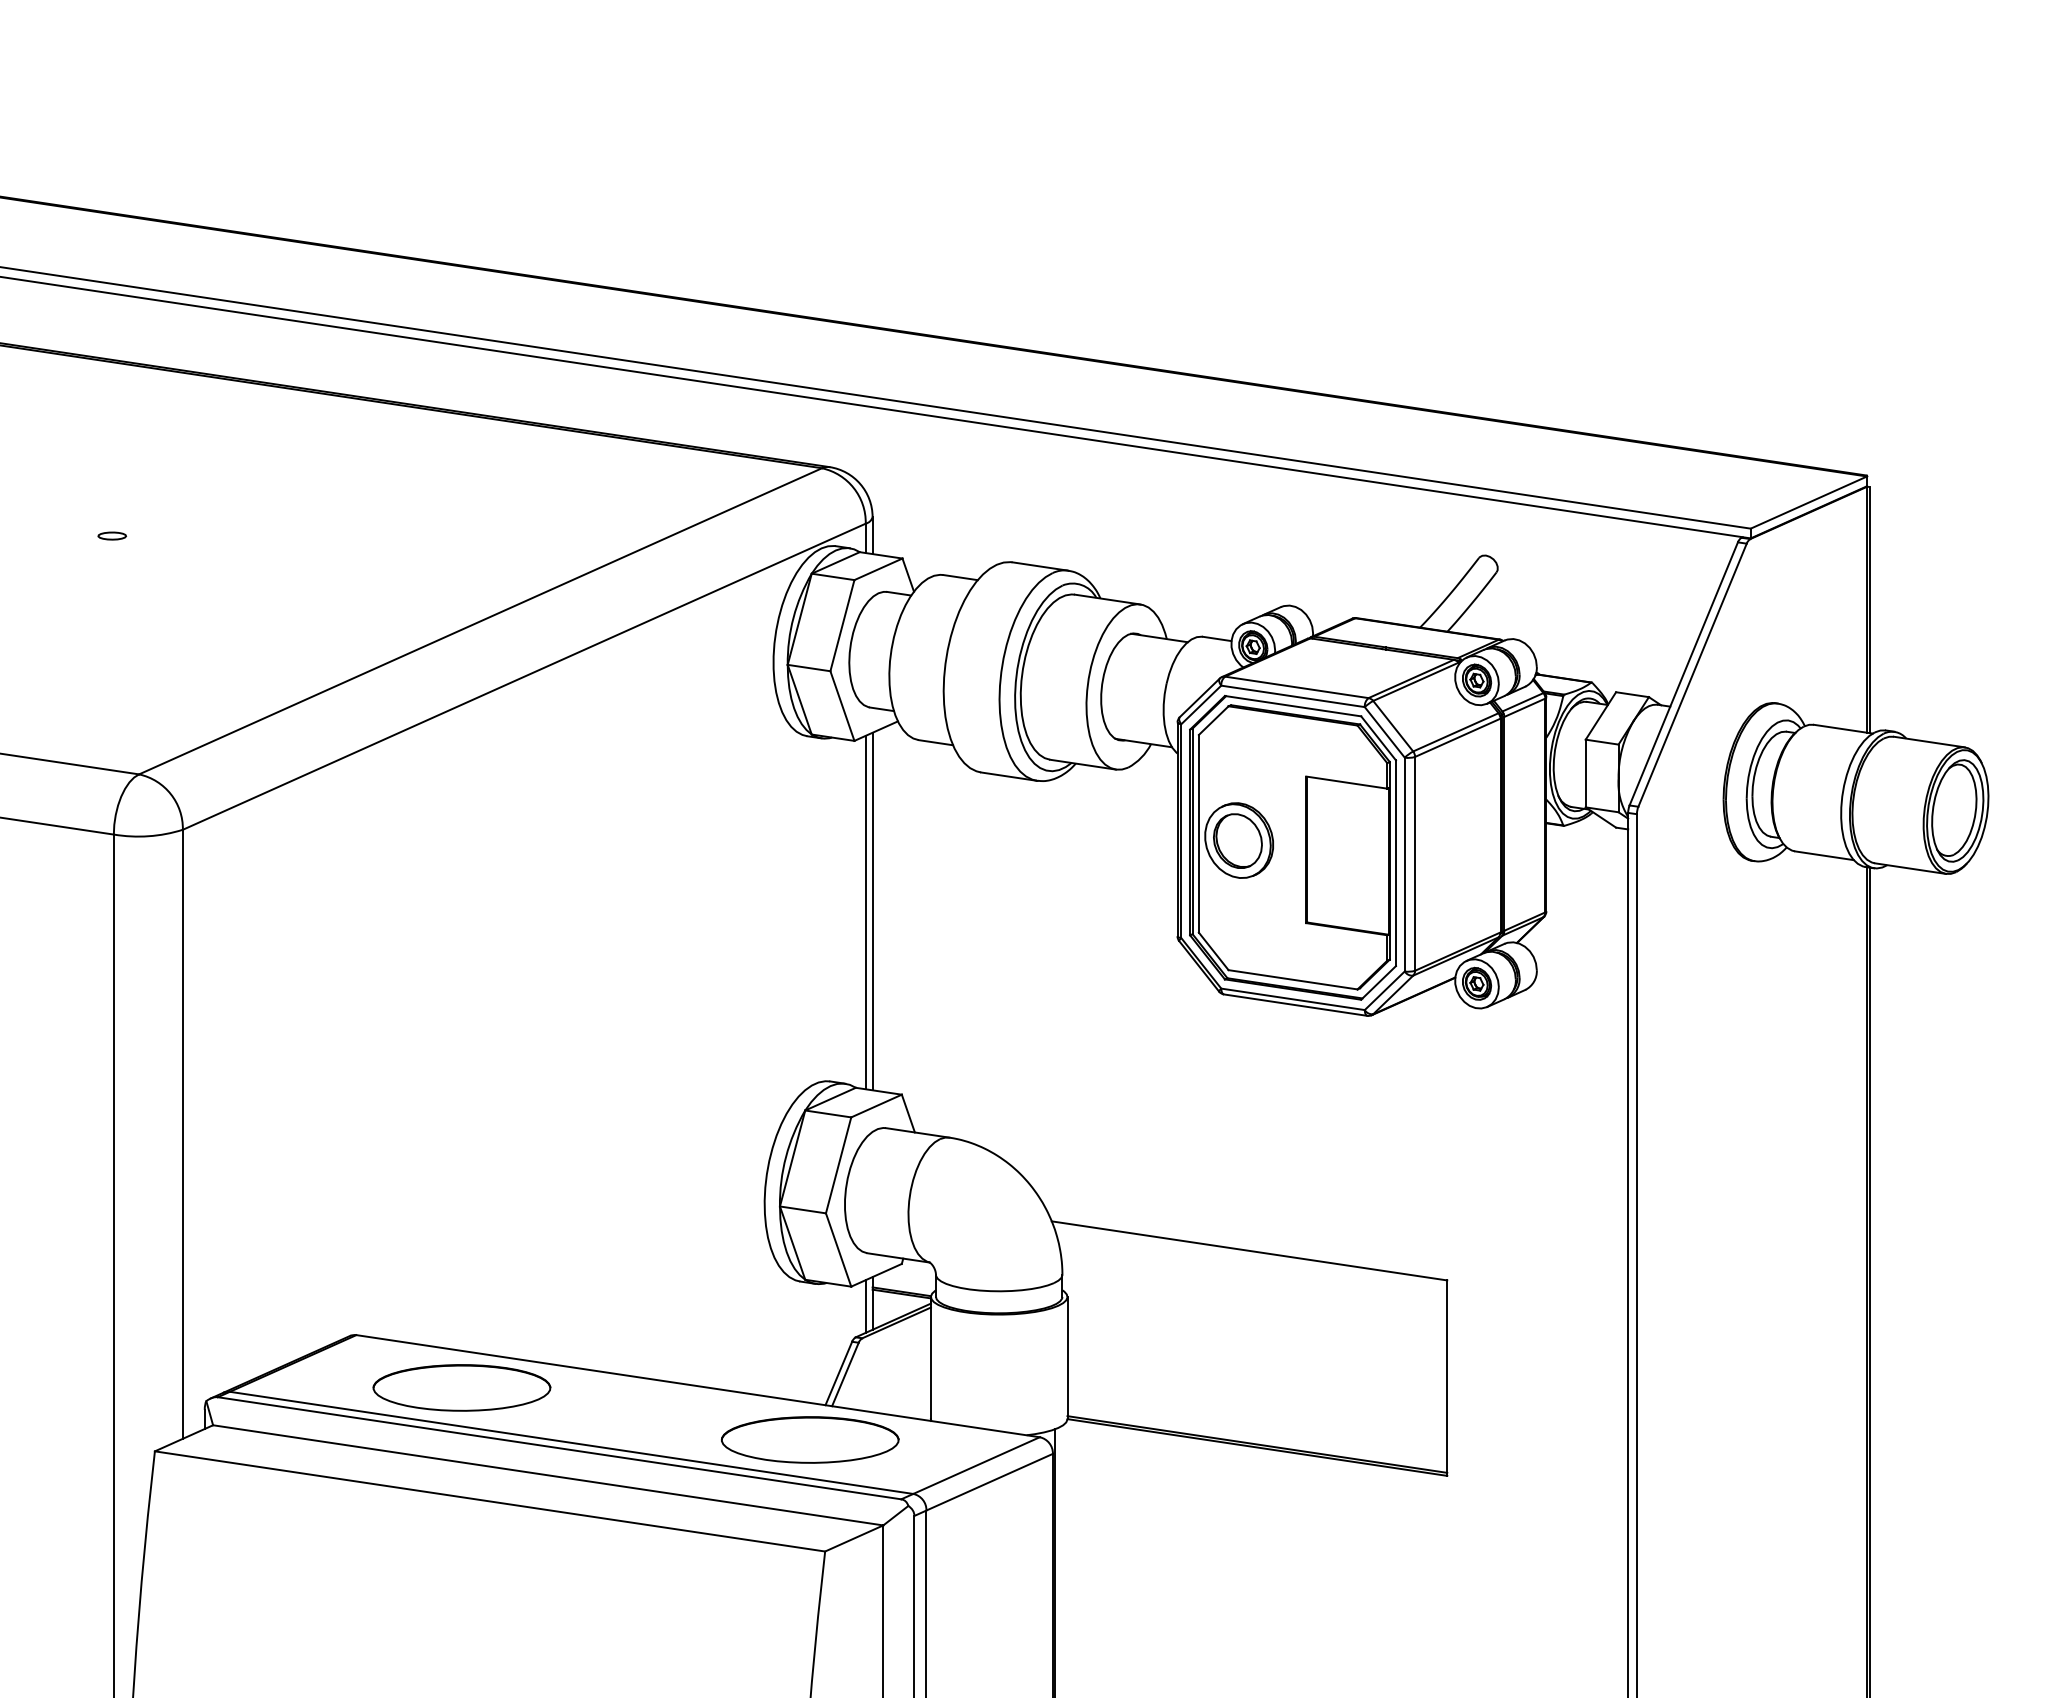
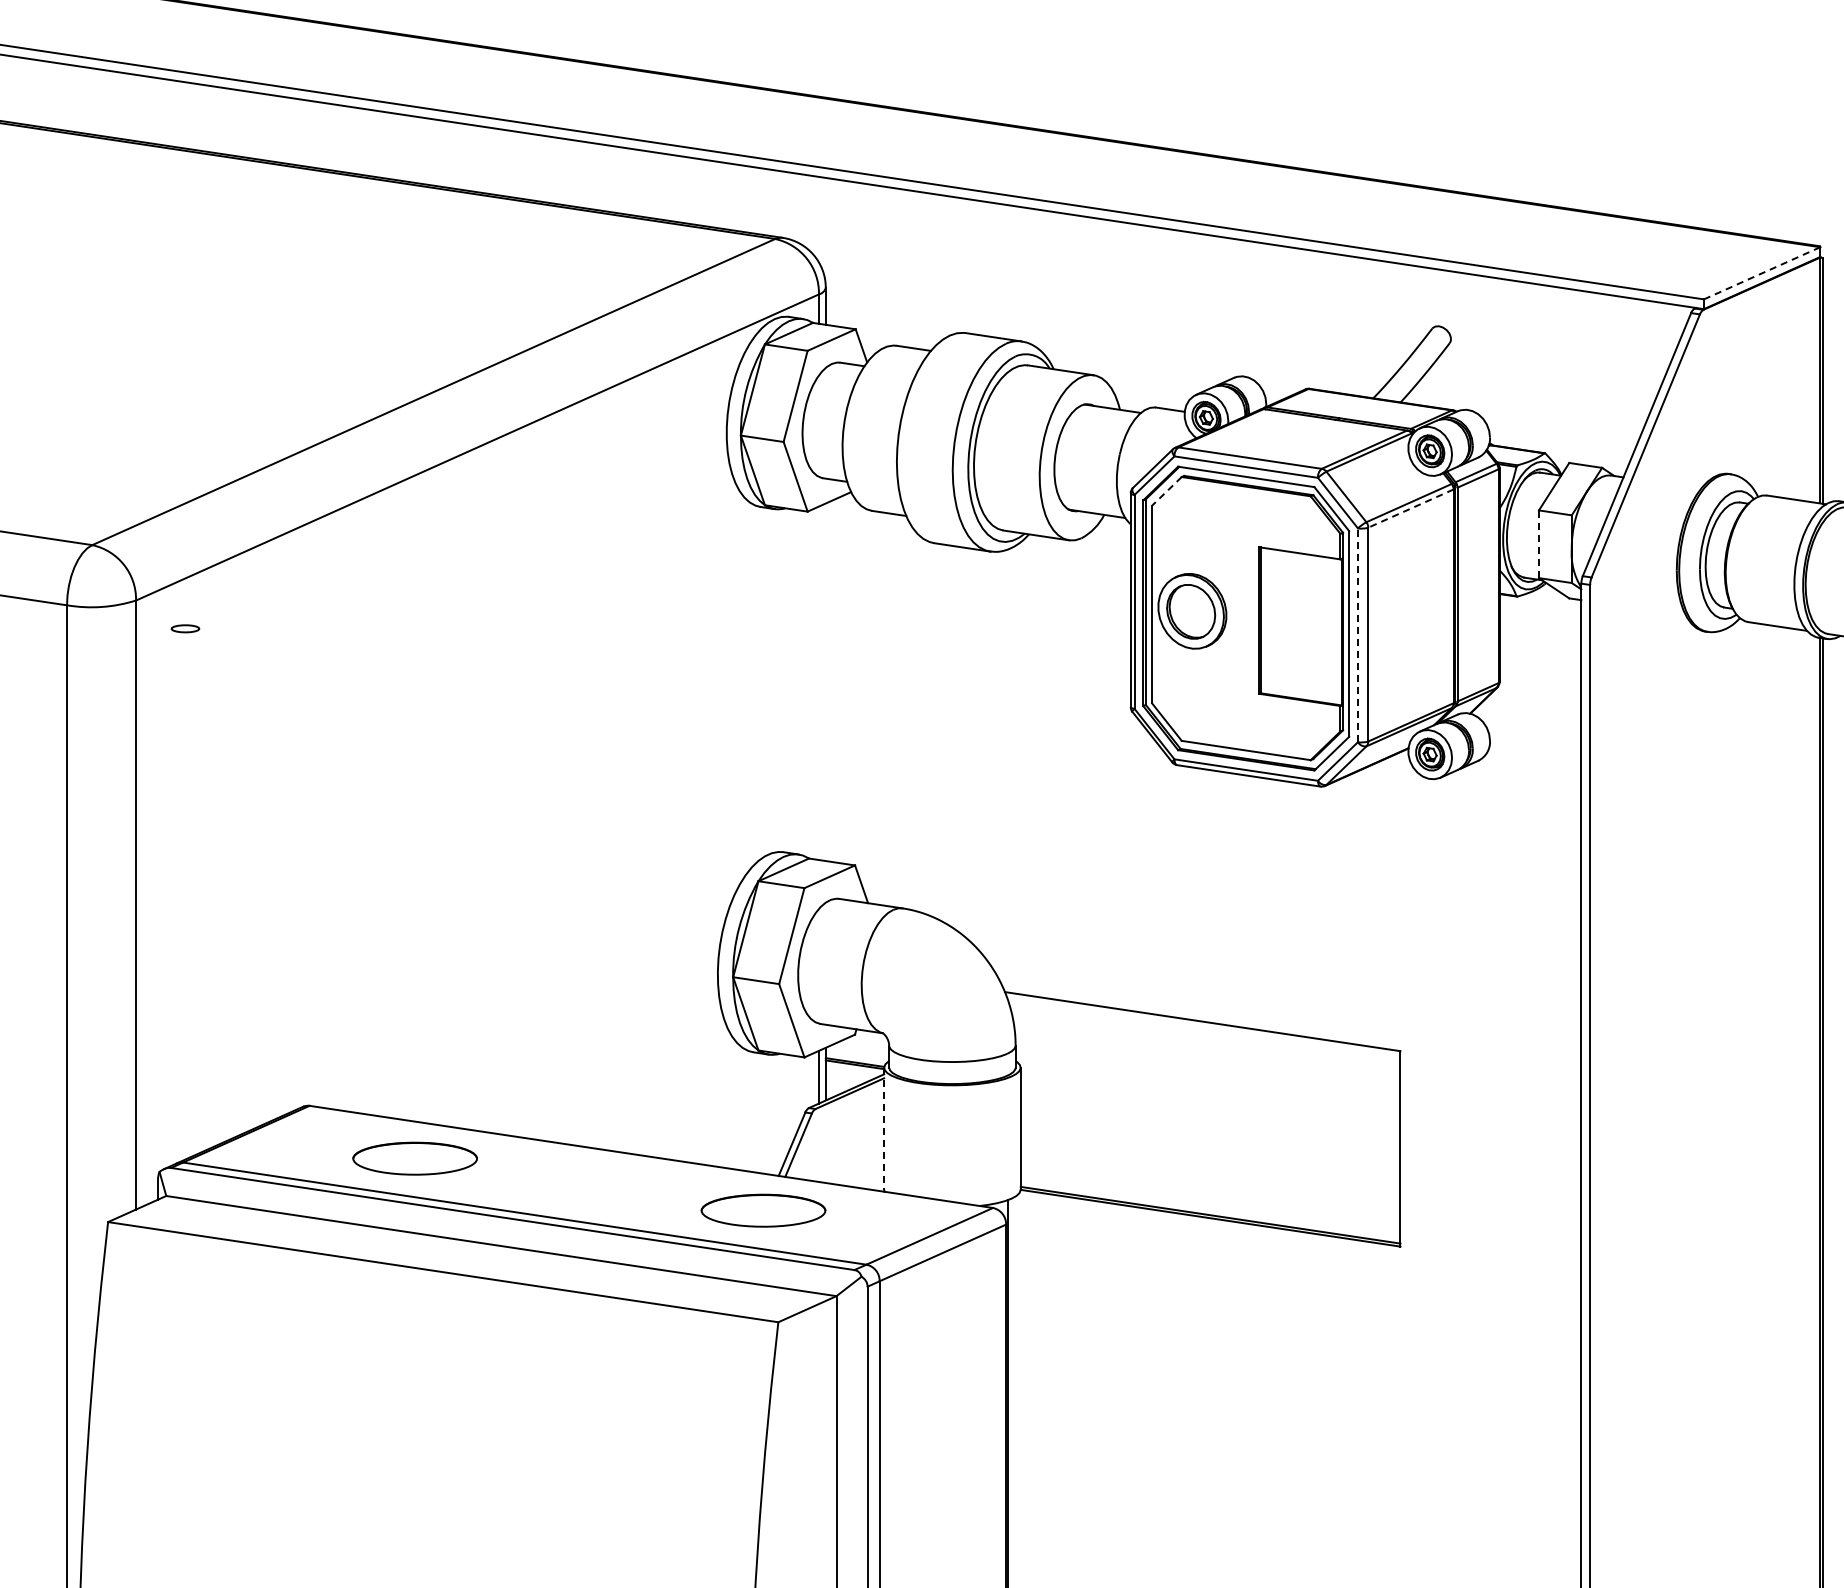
line: (1808, 502) -> (1761, 273), solid -> dashed
part: (112, 535) -> (185, 628), moved
line: (1213, 720) -> (1166, 491), solid -> dashed
line: (1457, 737) -> (1410, 508), solid -> dashed
line: (1585, 773) -> (1538, 544), solid -> dashed
line: (1404, 864) -> (1357, 635), solid -> dashed
line: (872, 911) -> (825, 682), removed
line: (865, 912) -> (818, 683), removed
line: (930, 1358) -> (883, 1129), solid -> dashed
part: (461, 1387) -> (414, 1158), size x0.7
part: (810, 1439) -> (763, 1210), size x0.7

